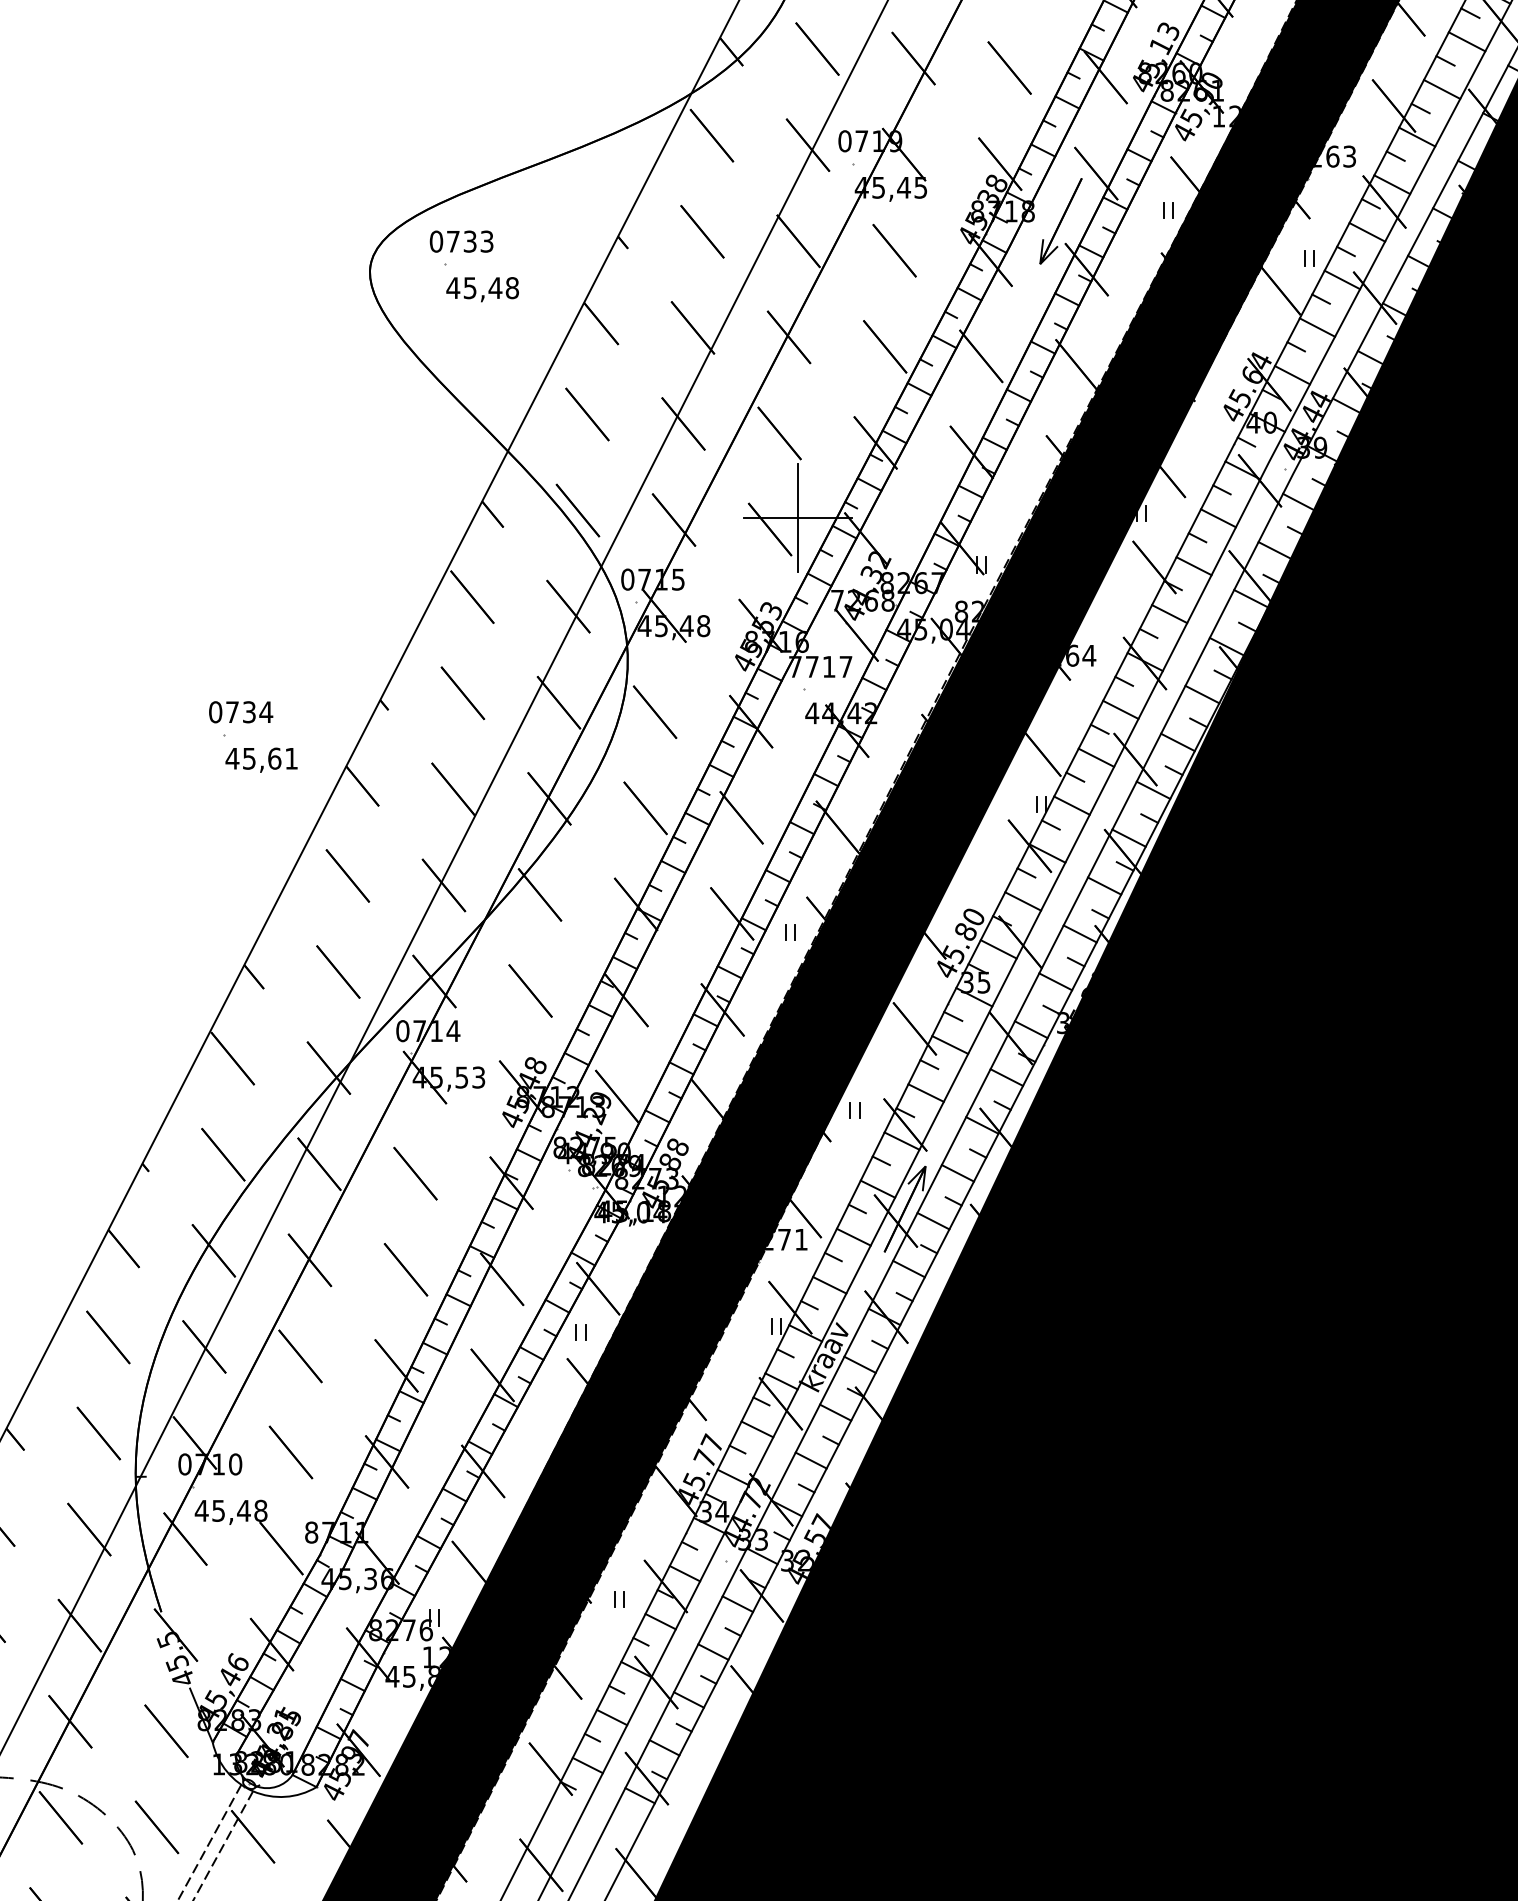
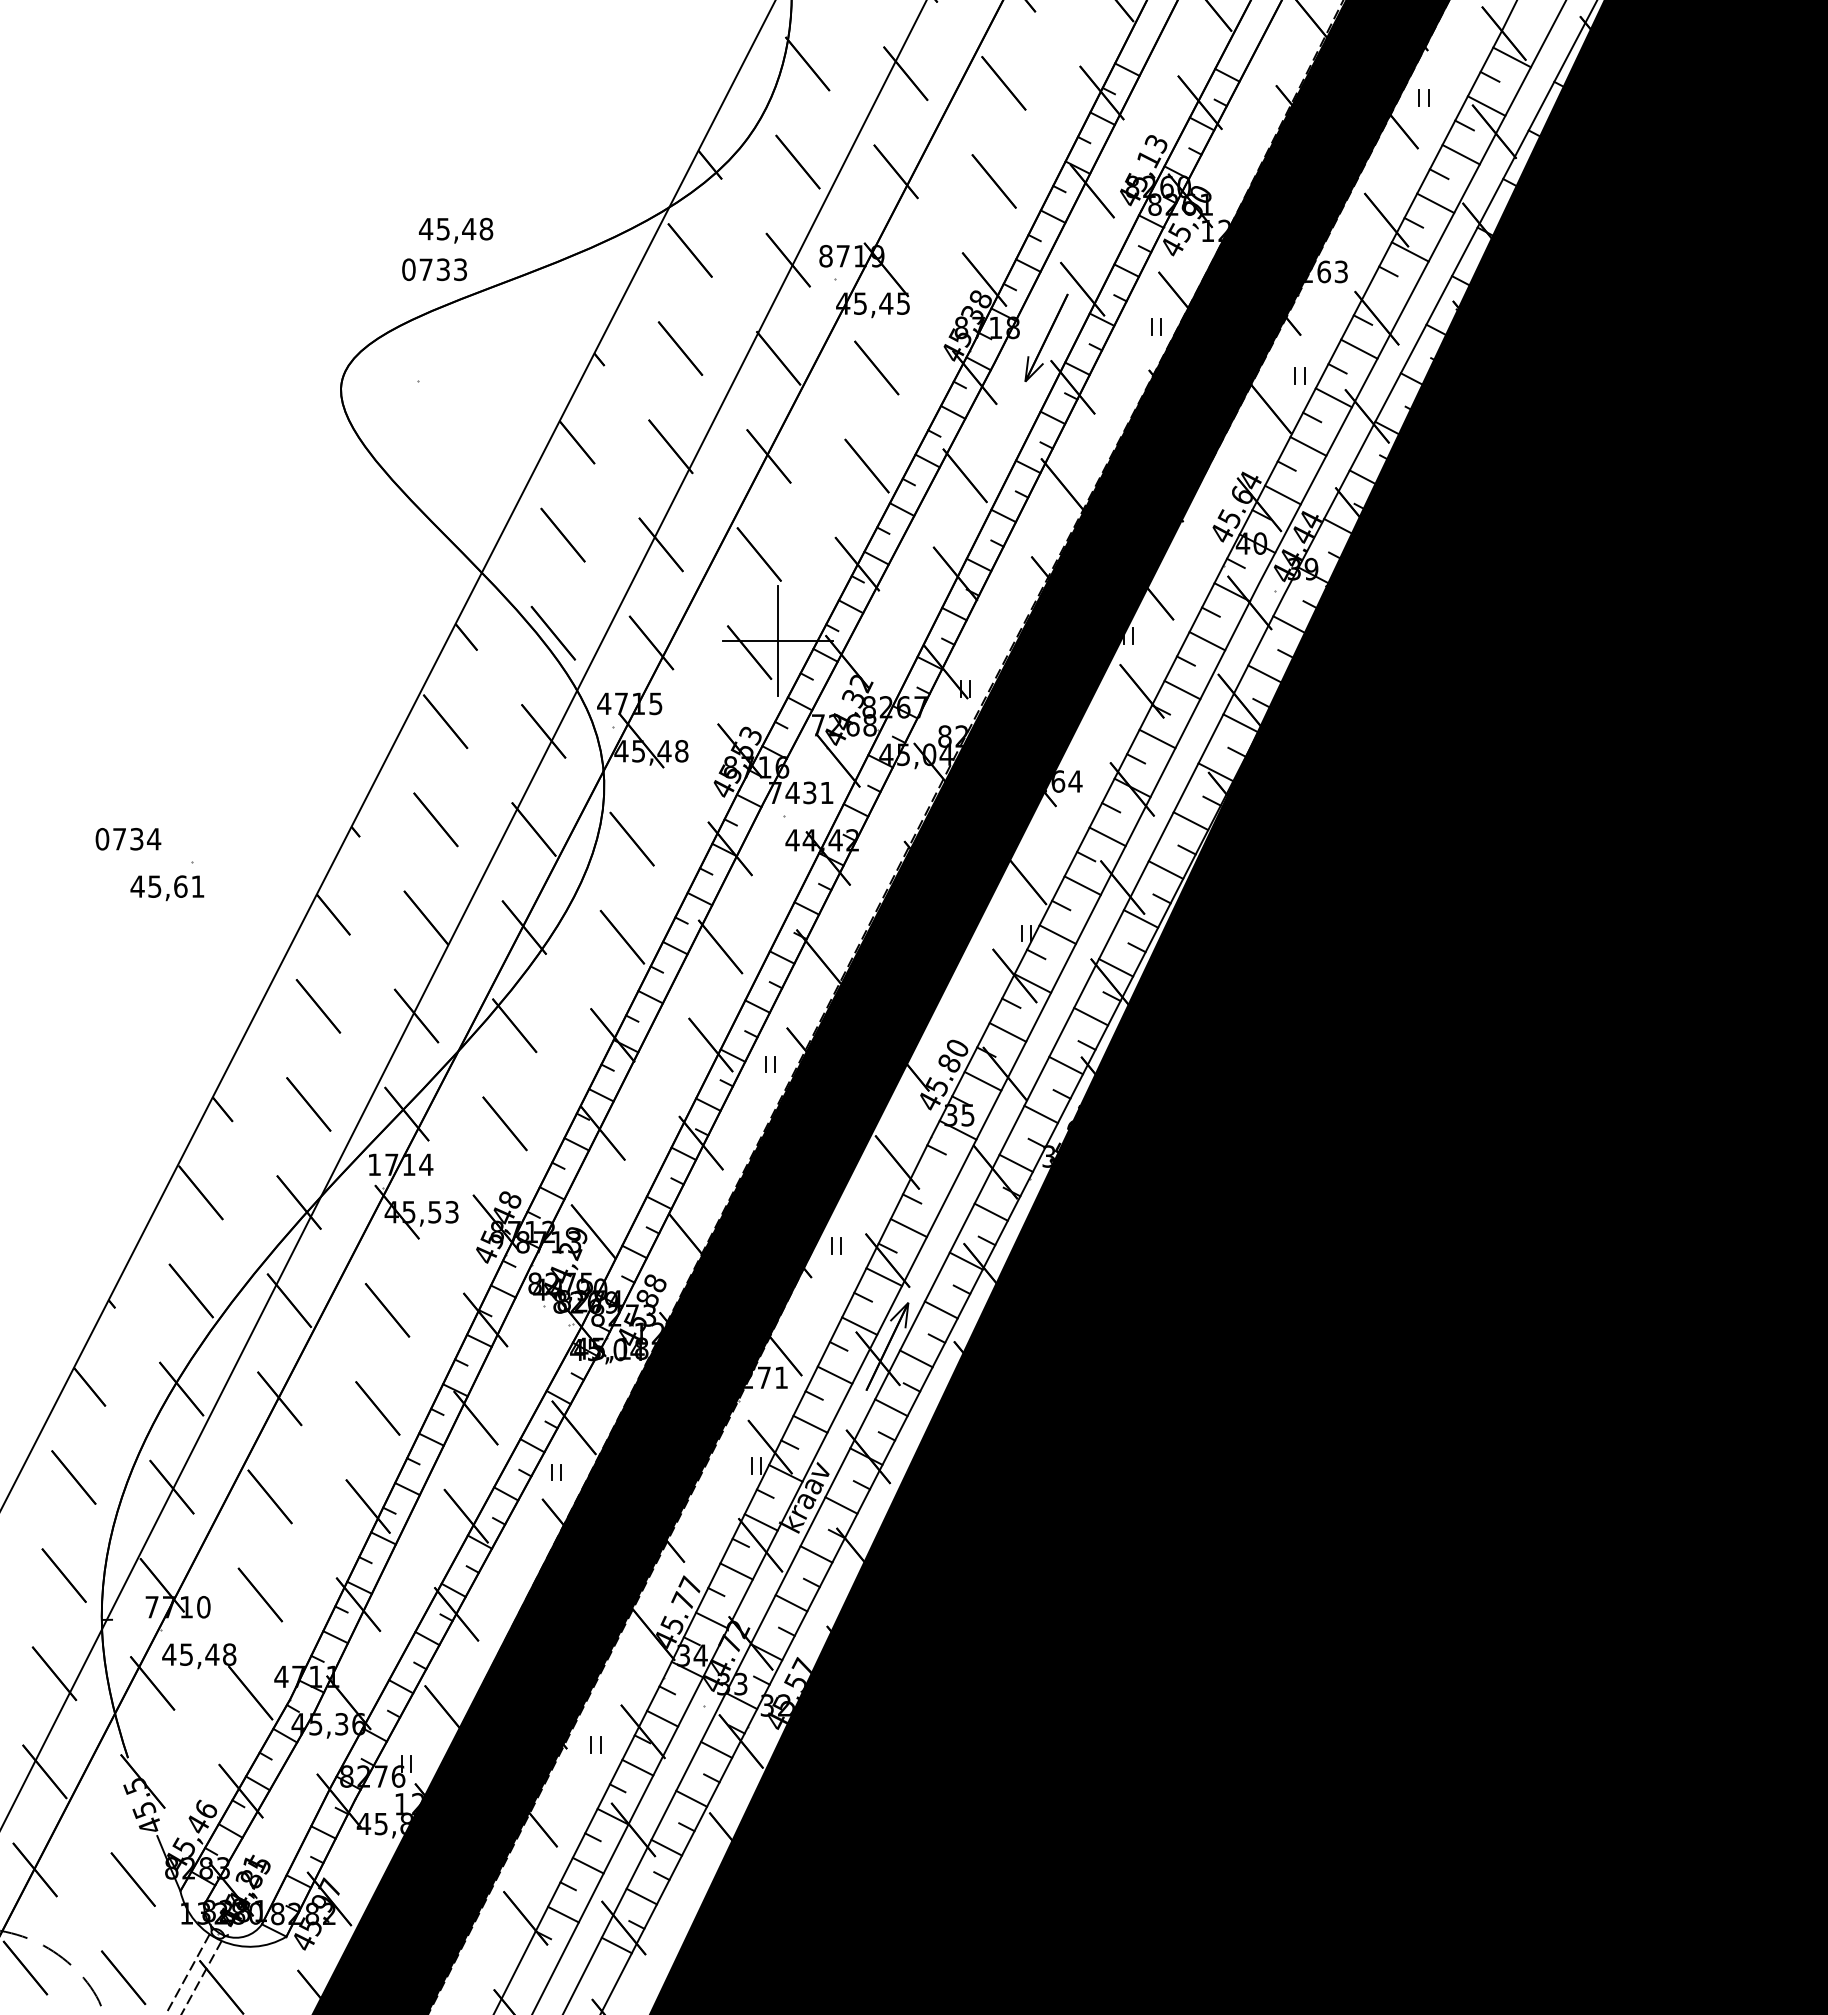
text: (844, 141) -> (825, 256), 0 -> 8
line: (1391, 184) -> (1384, 300), removed
text: (461, 241) -> (434, 269), moved
text: (483, 289) -> (456, 230), moved
text: (628, 579) -> (604, 703), 0 -> 4
text: (828, 666) -> (809, 792), 717 -> 431
text: (241, 712) -> (128, 839), moved
text: (261, 760) -> (167, 888), moved
text: (402, 1030) -> (374, 1164), 0 -> 1
line: (950, 1044) -> (933, 1178), removed
text: (184, 1464) -> (151, 1607), 0 -> 7
text: (311, 1532) -> (281, 1676), 8 -> 4

